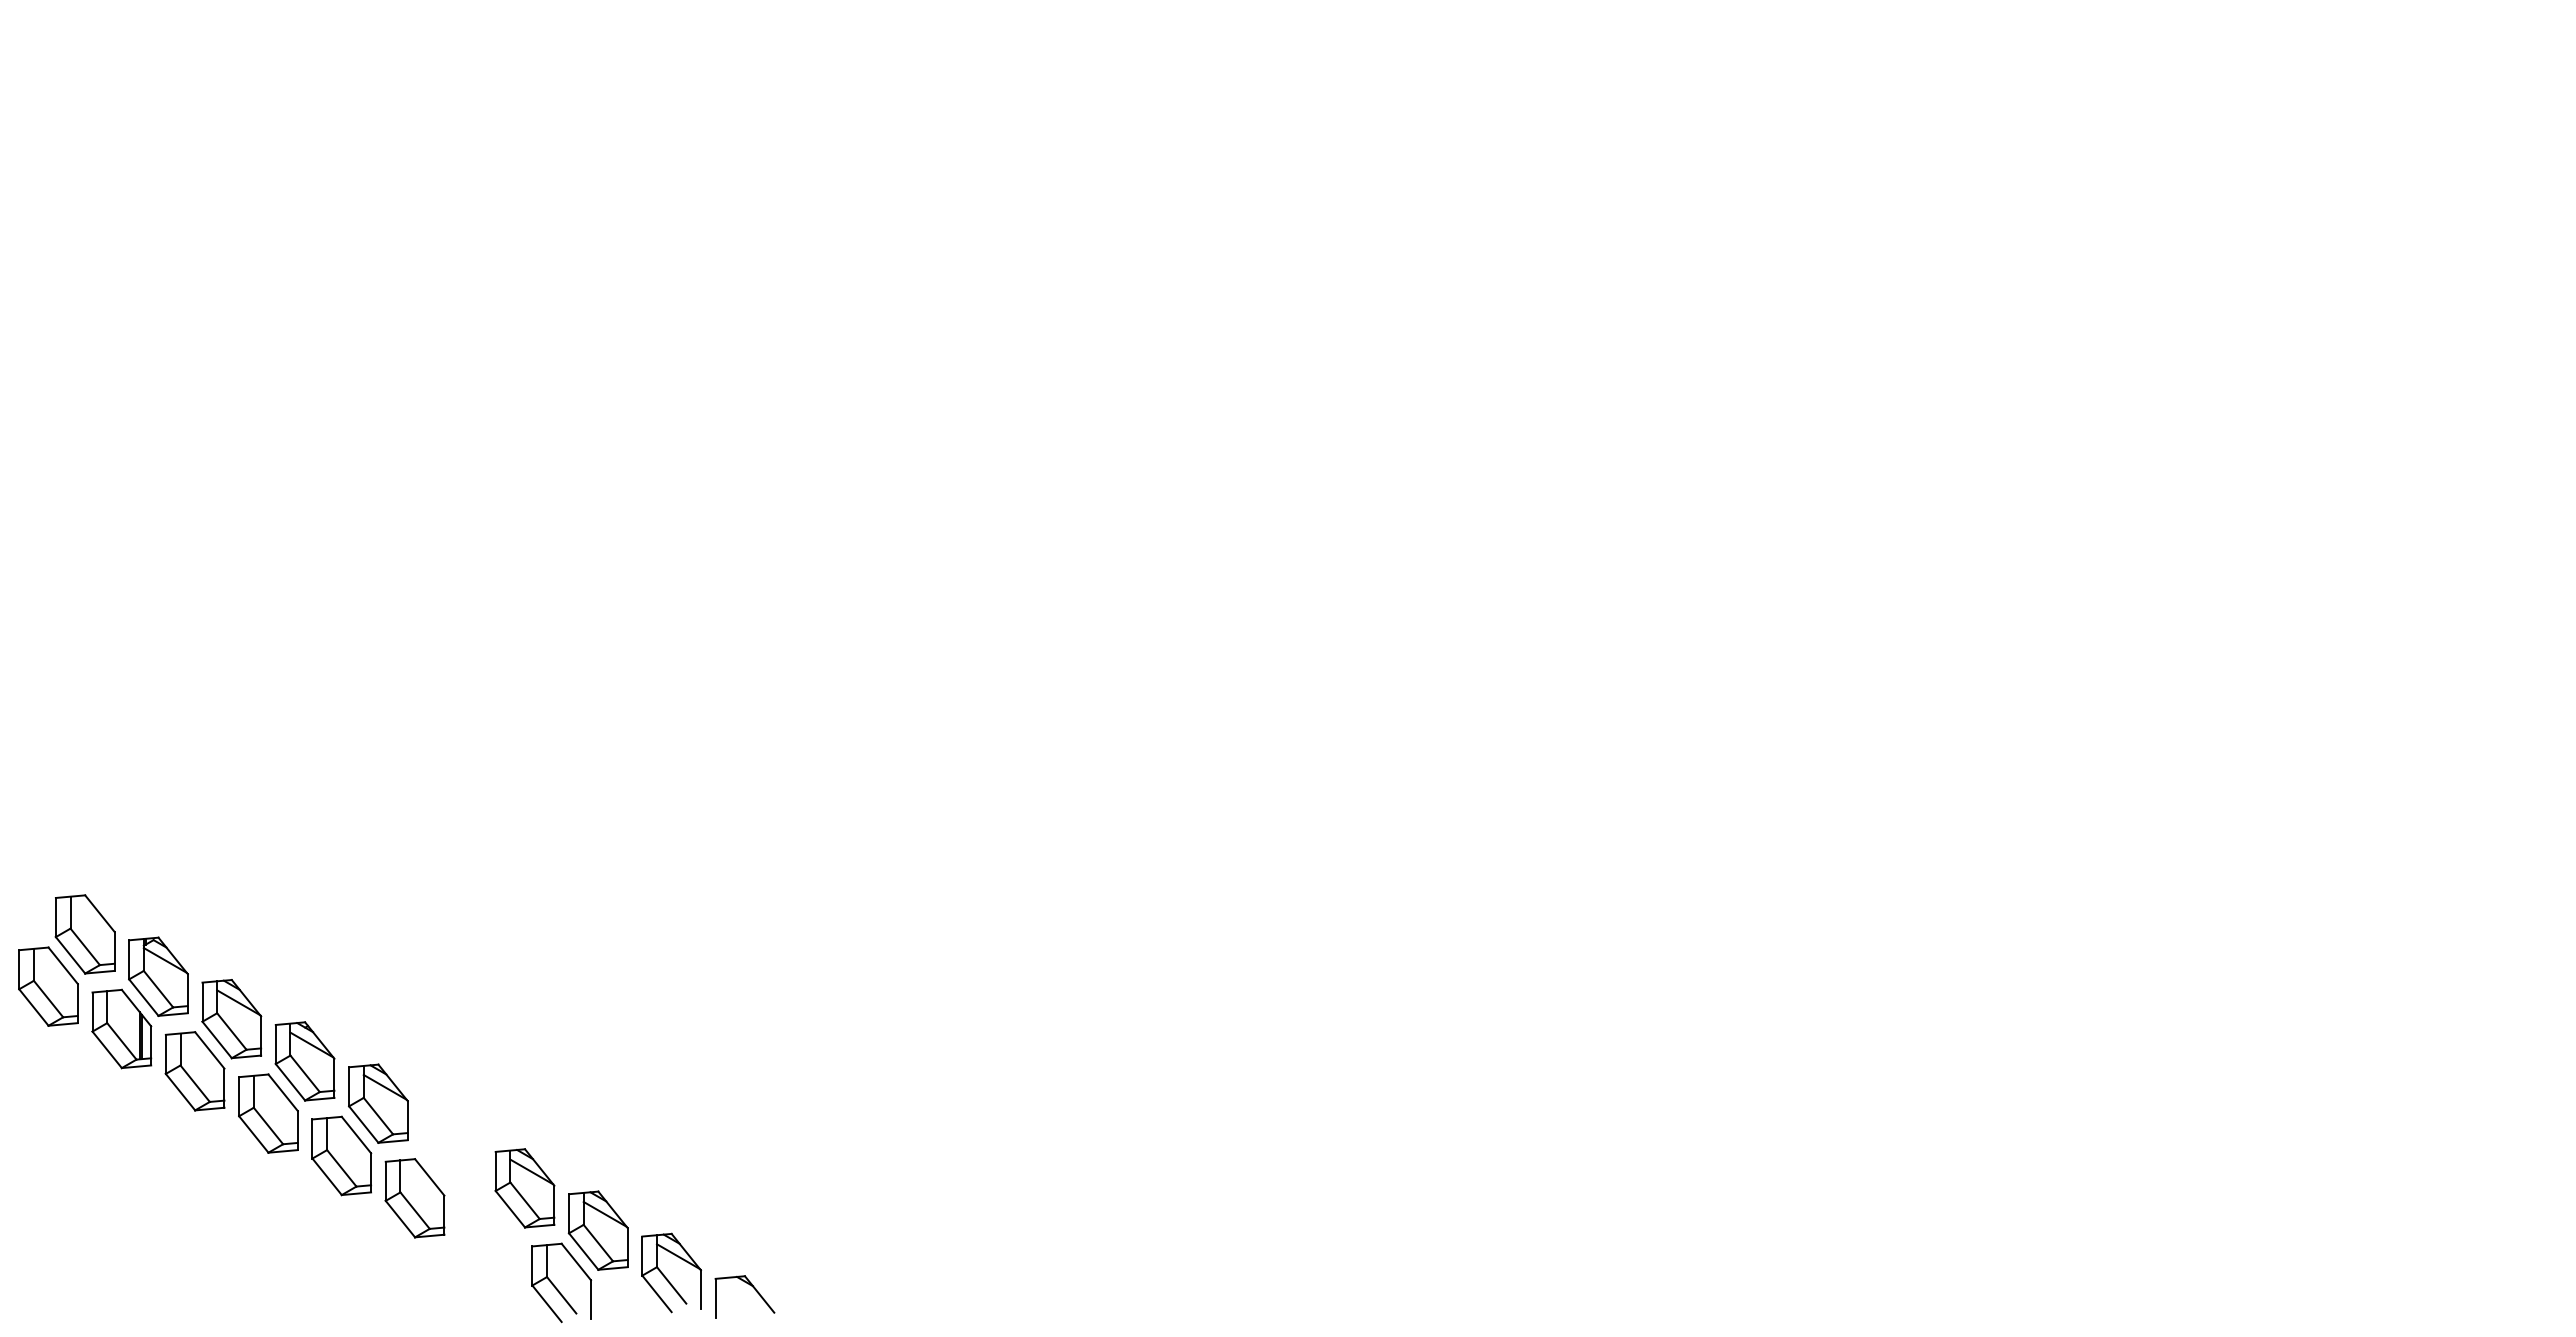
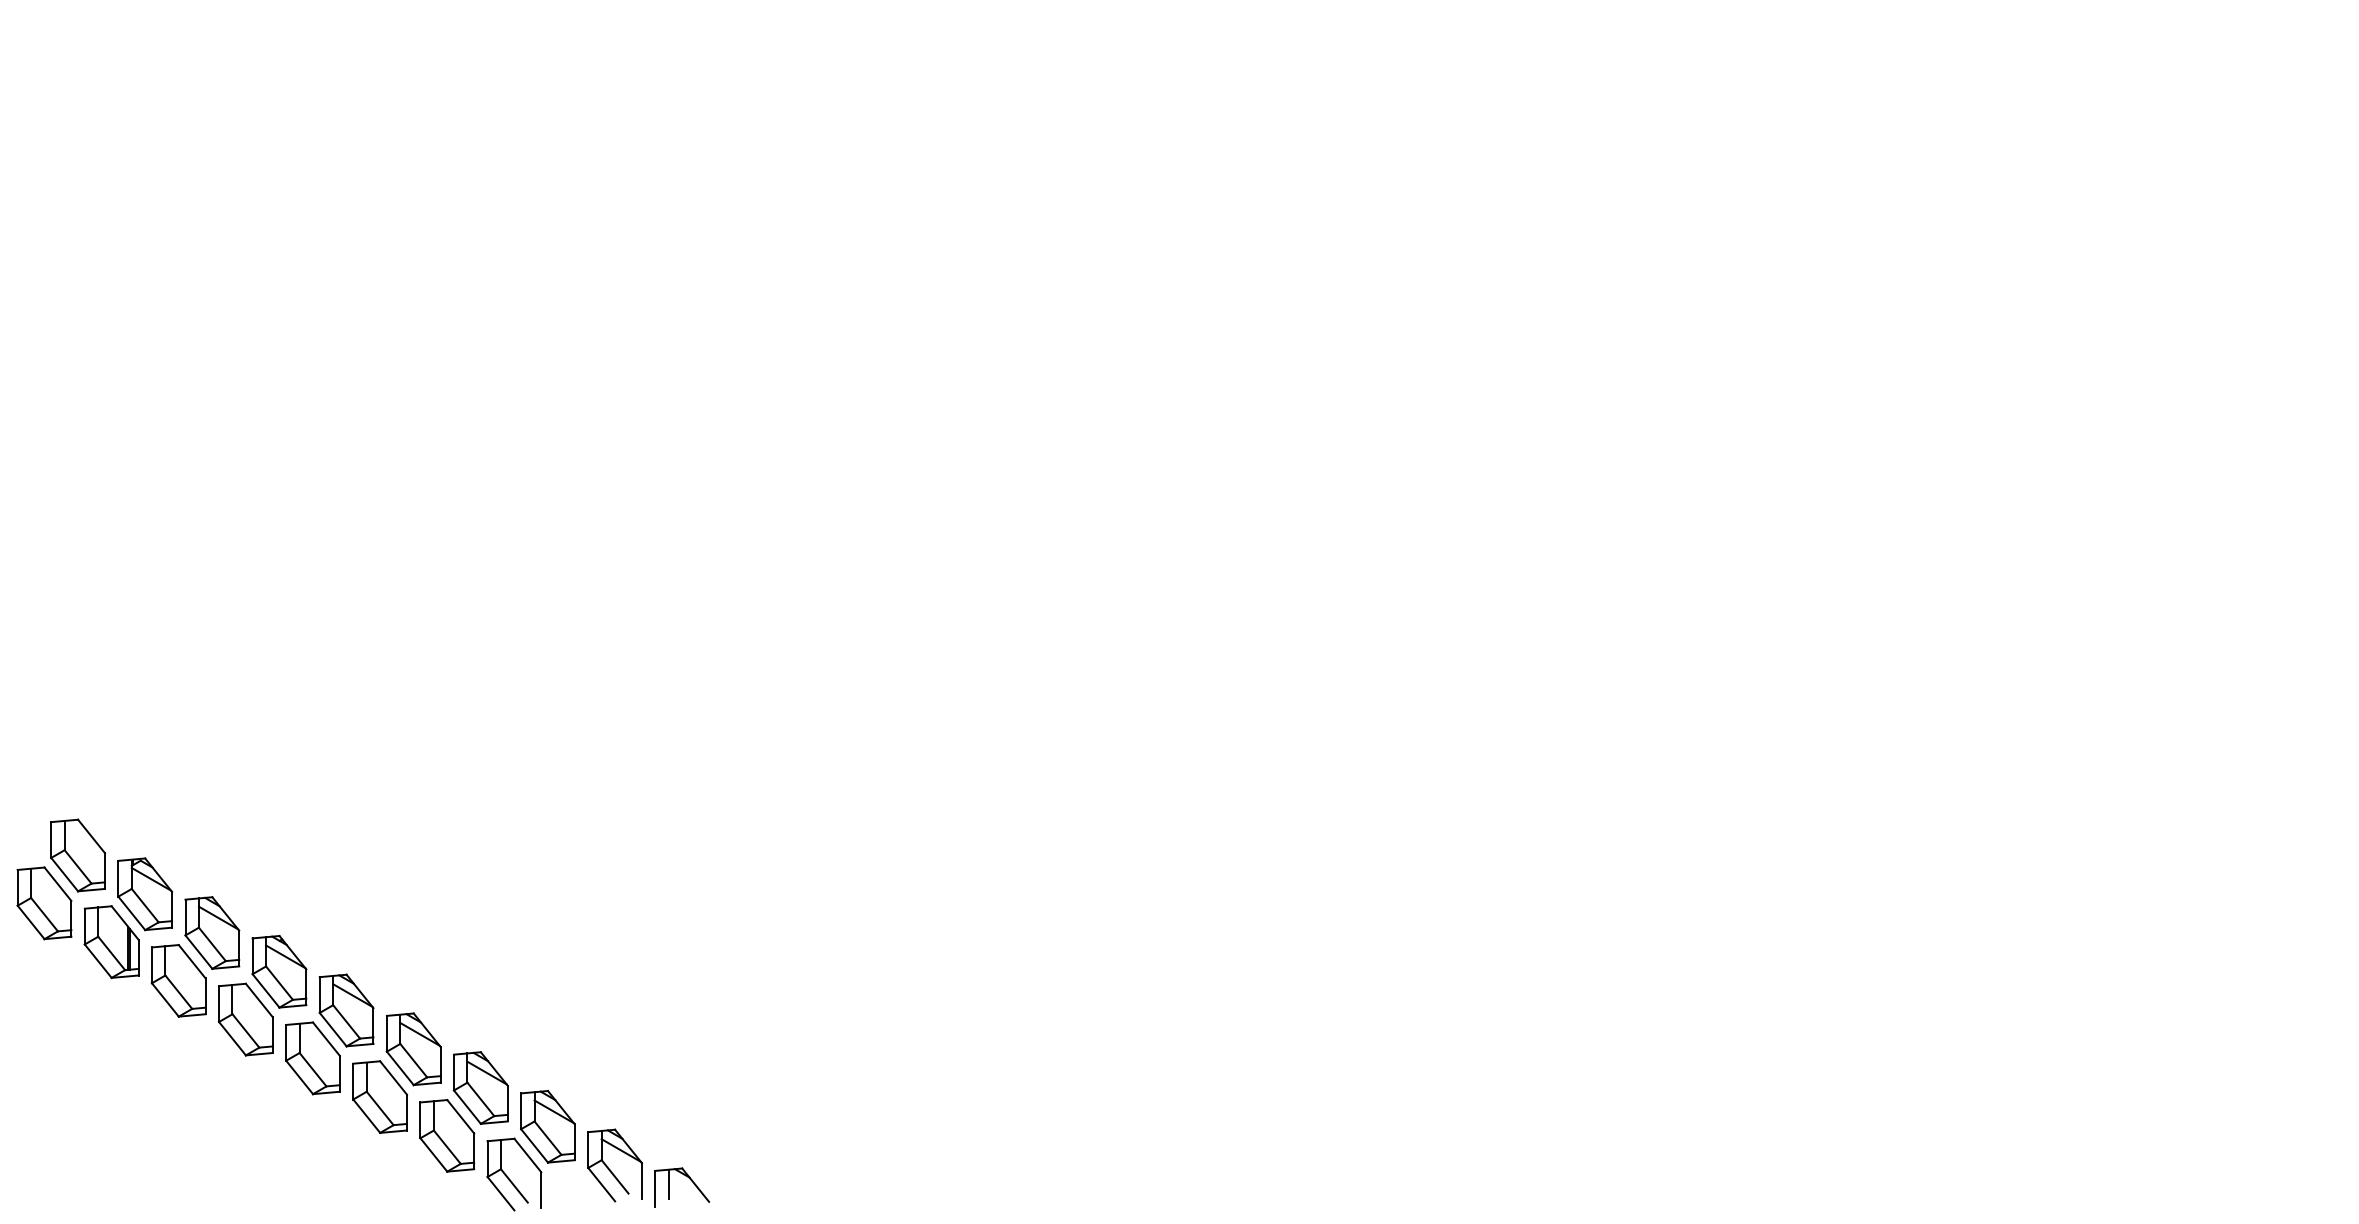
part: (451, 1145) -> (413, 1048), added
part: (488, 1240) -> (447, 1135), added
line: (730, 1293) -> (668, 1184), added

